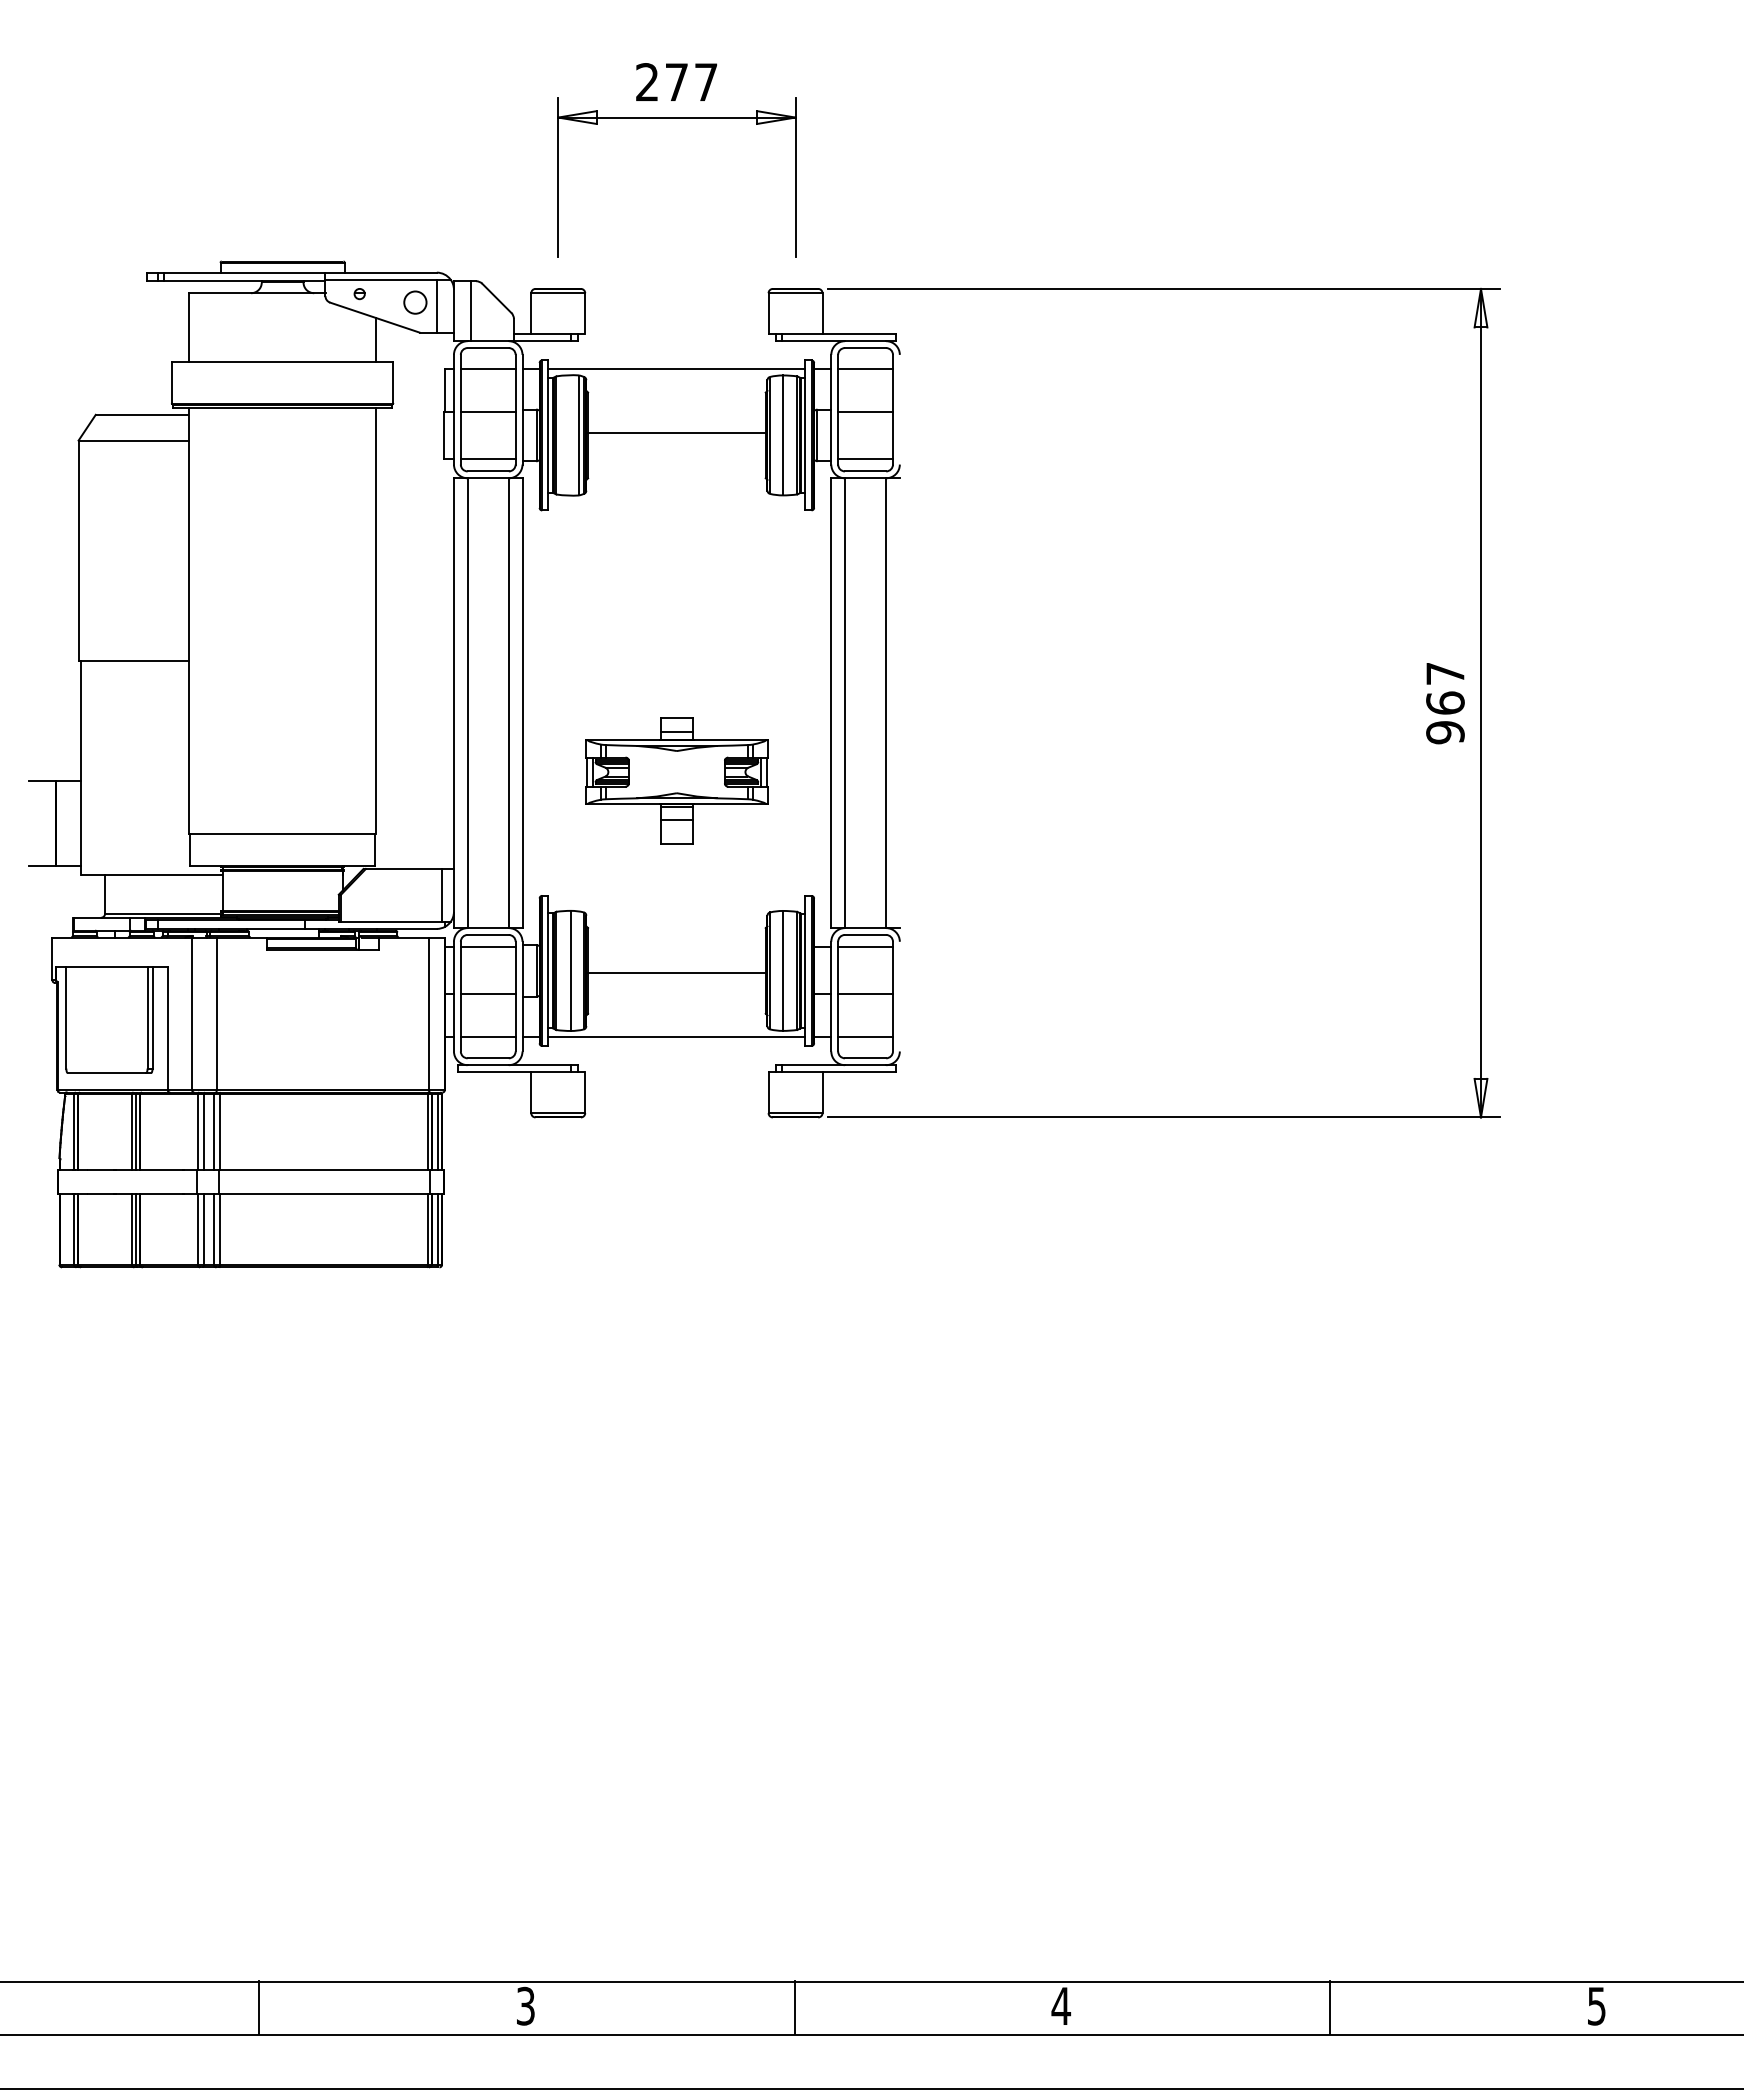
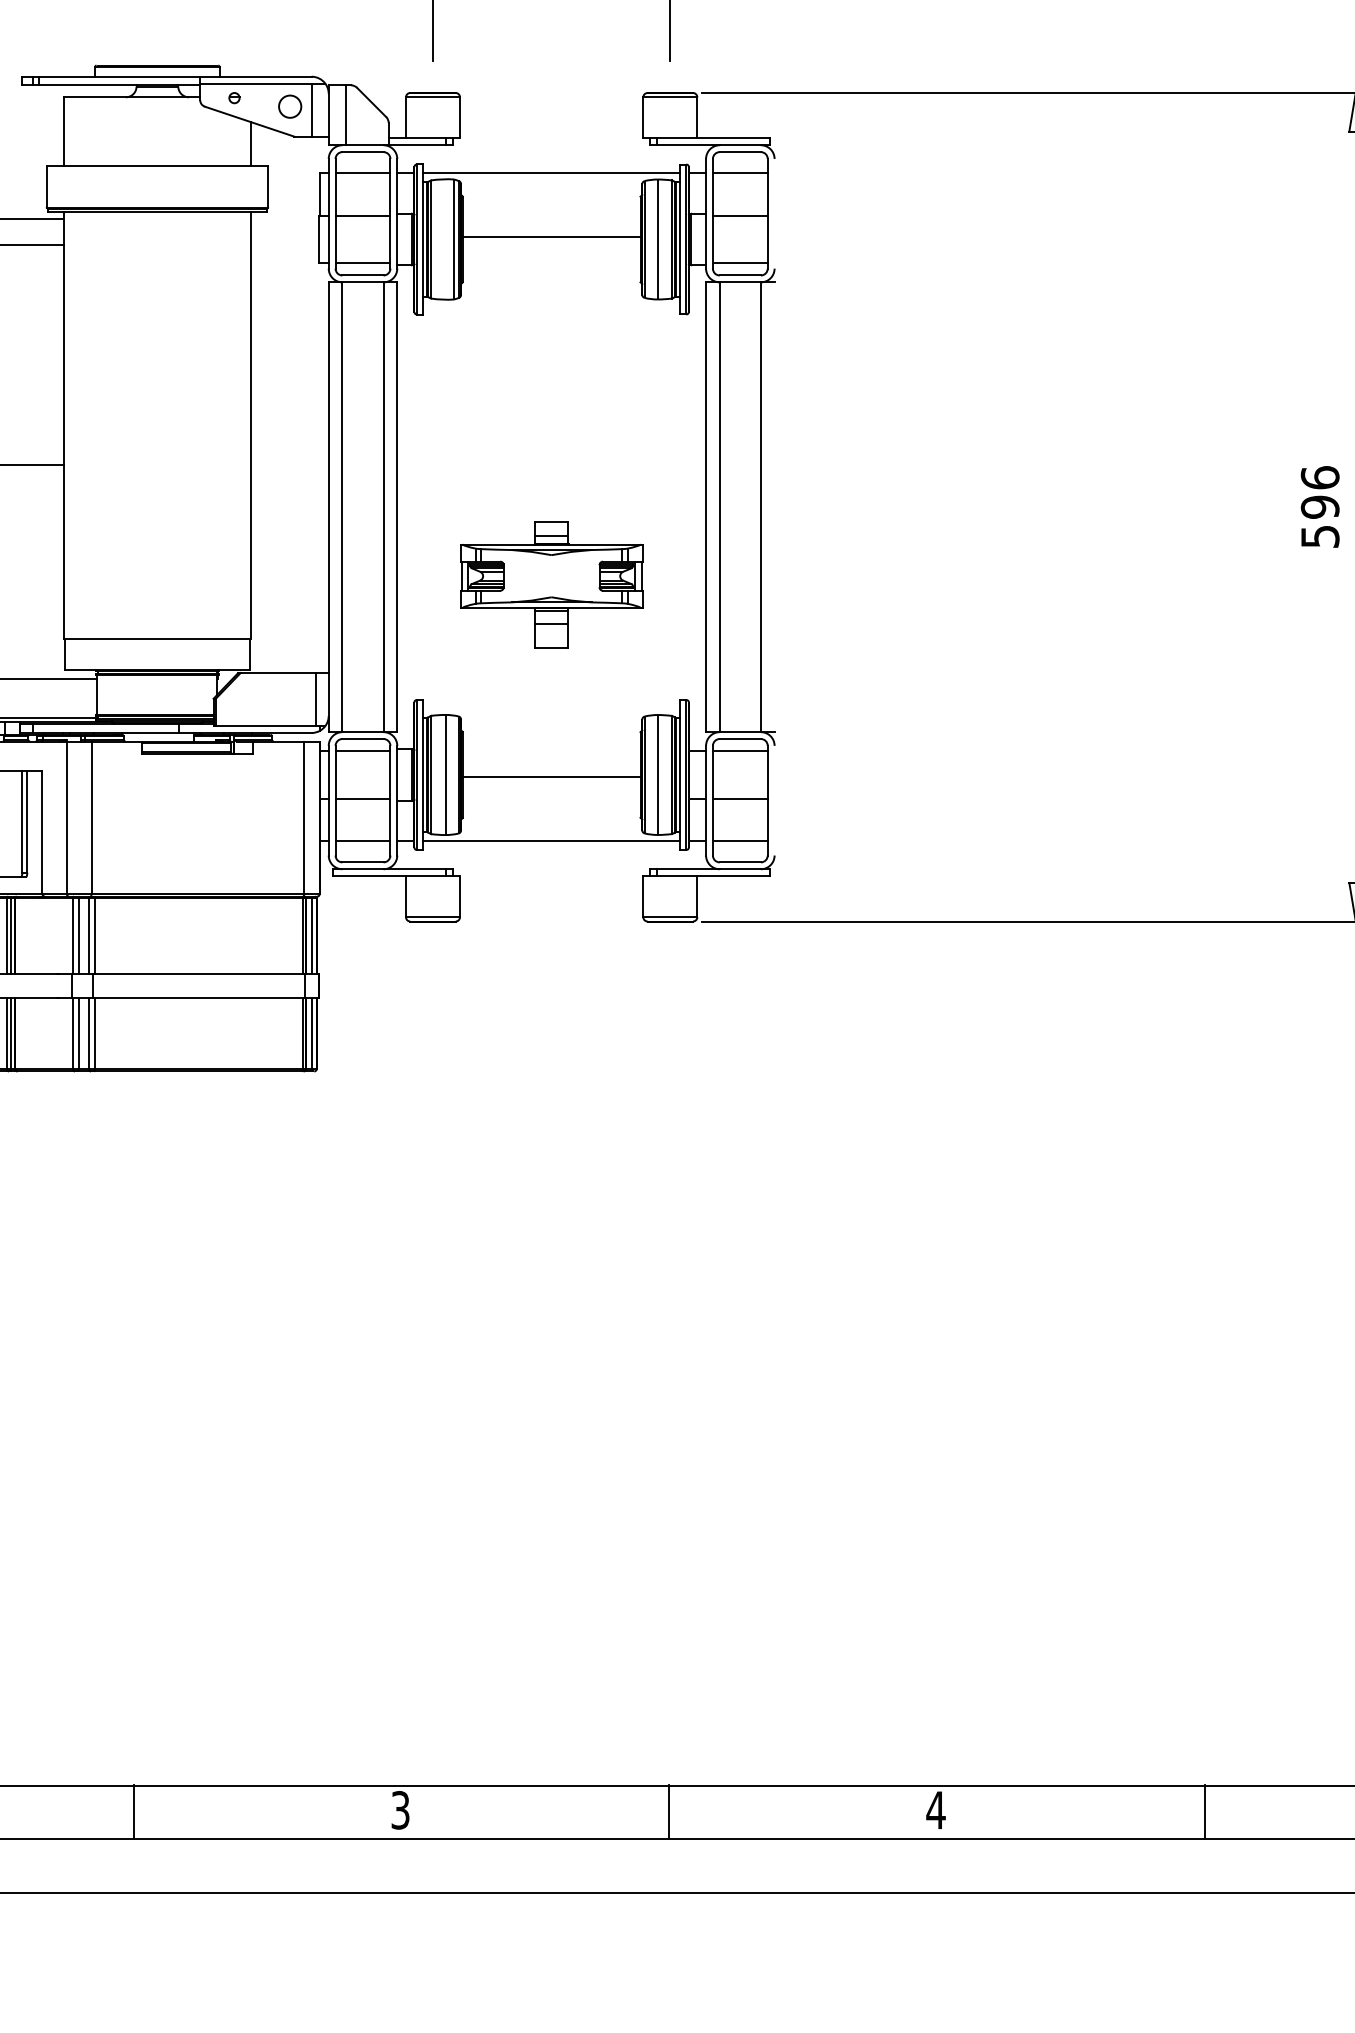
text: (1445, 703) -> (1320, 507), 967 -> 596

